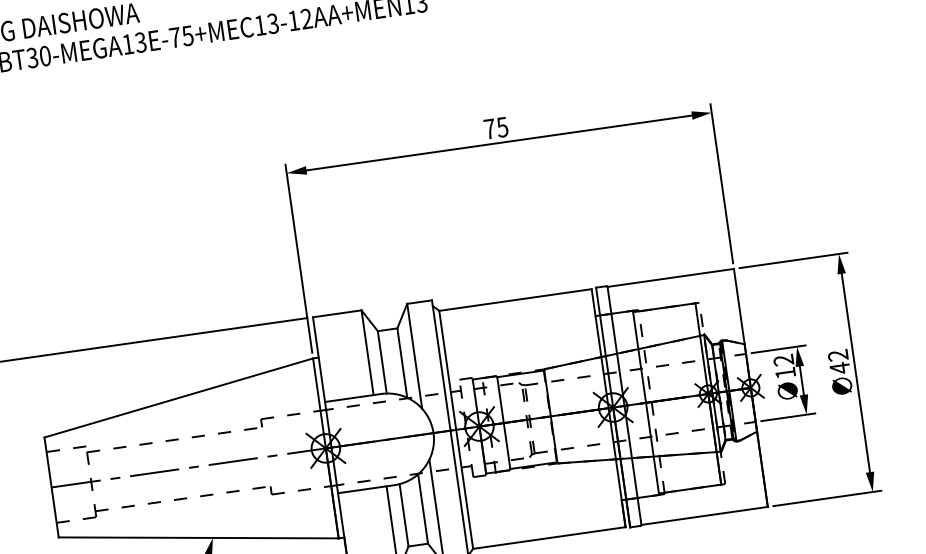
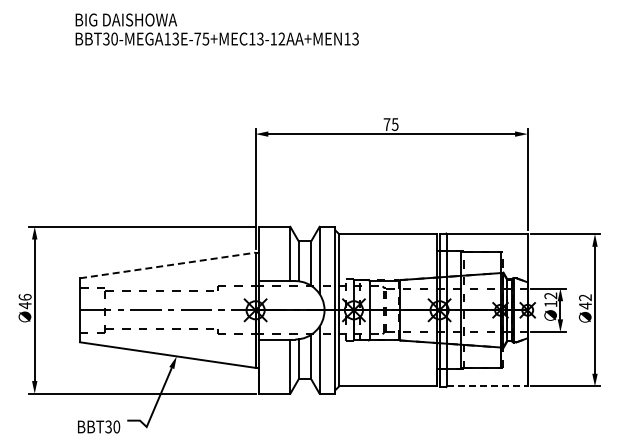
line: (178, 398) -> (167, 265), solid -> dashed
line: (704, 515) -> (487, 386), solid -> dashed

